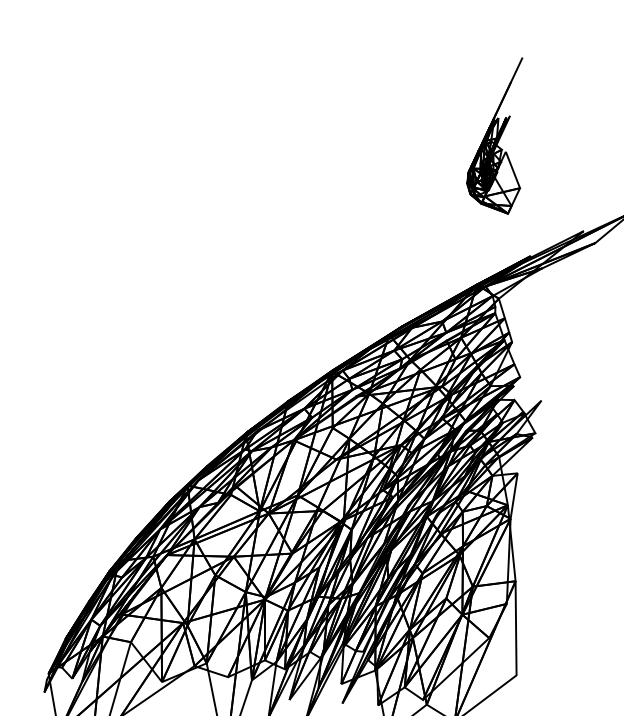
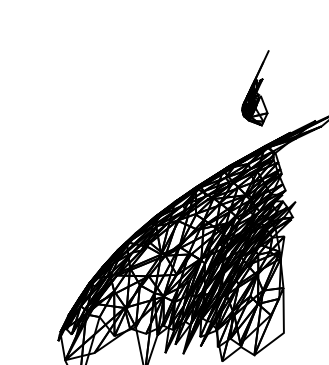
part: (494, 136) -> (255, 88), moved

